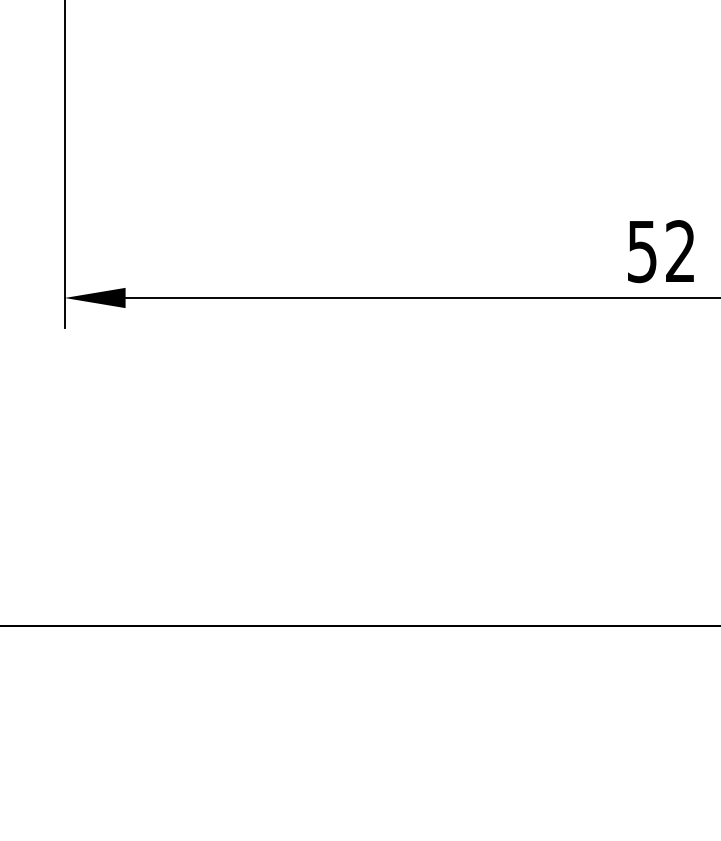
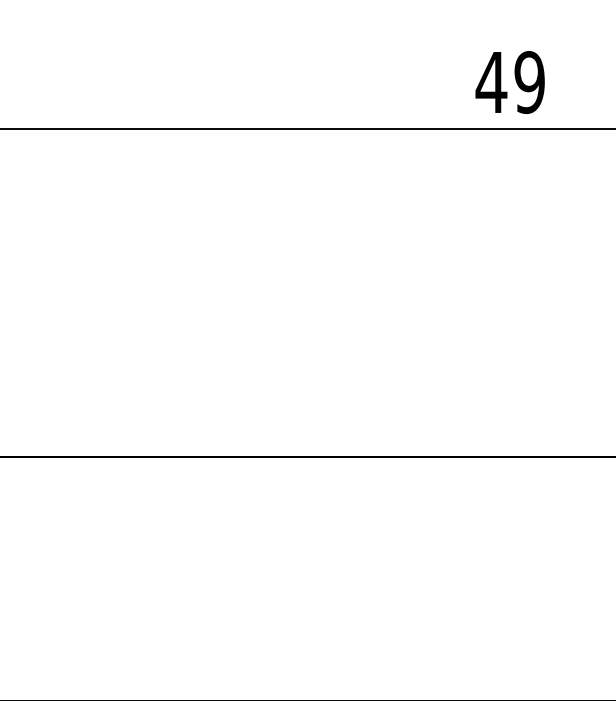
text: (660, 251) -> (509, 82), 52 -> 49

